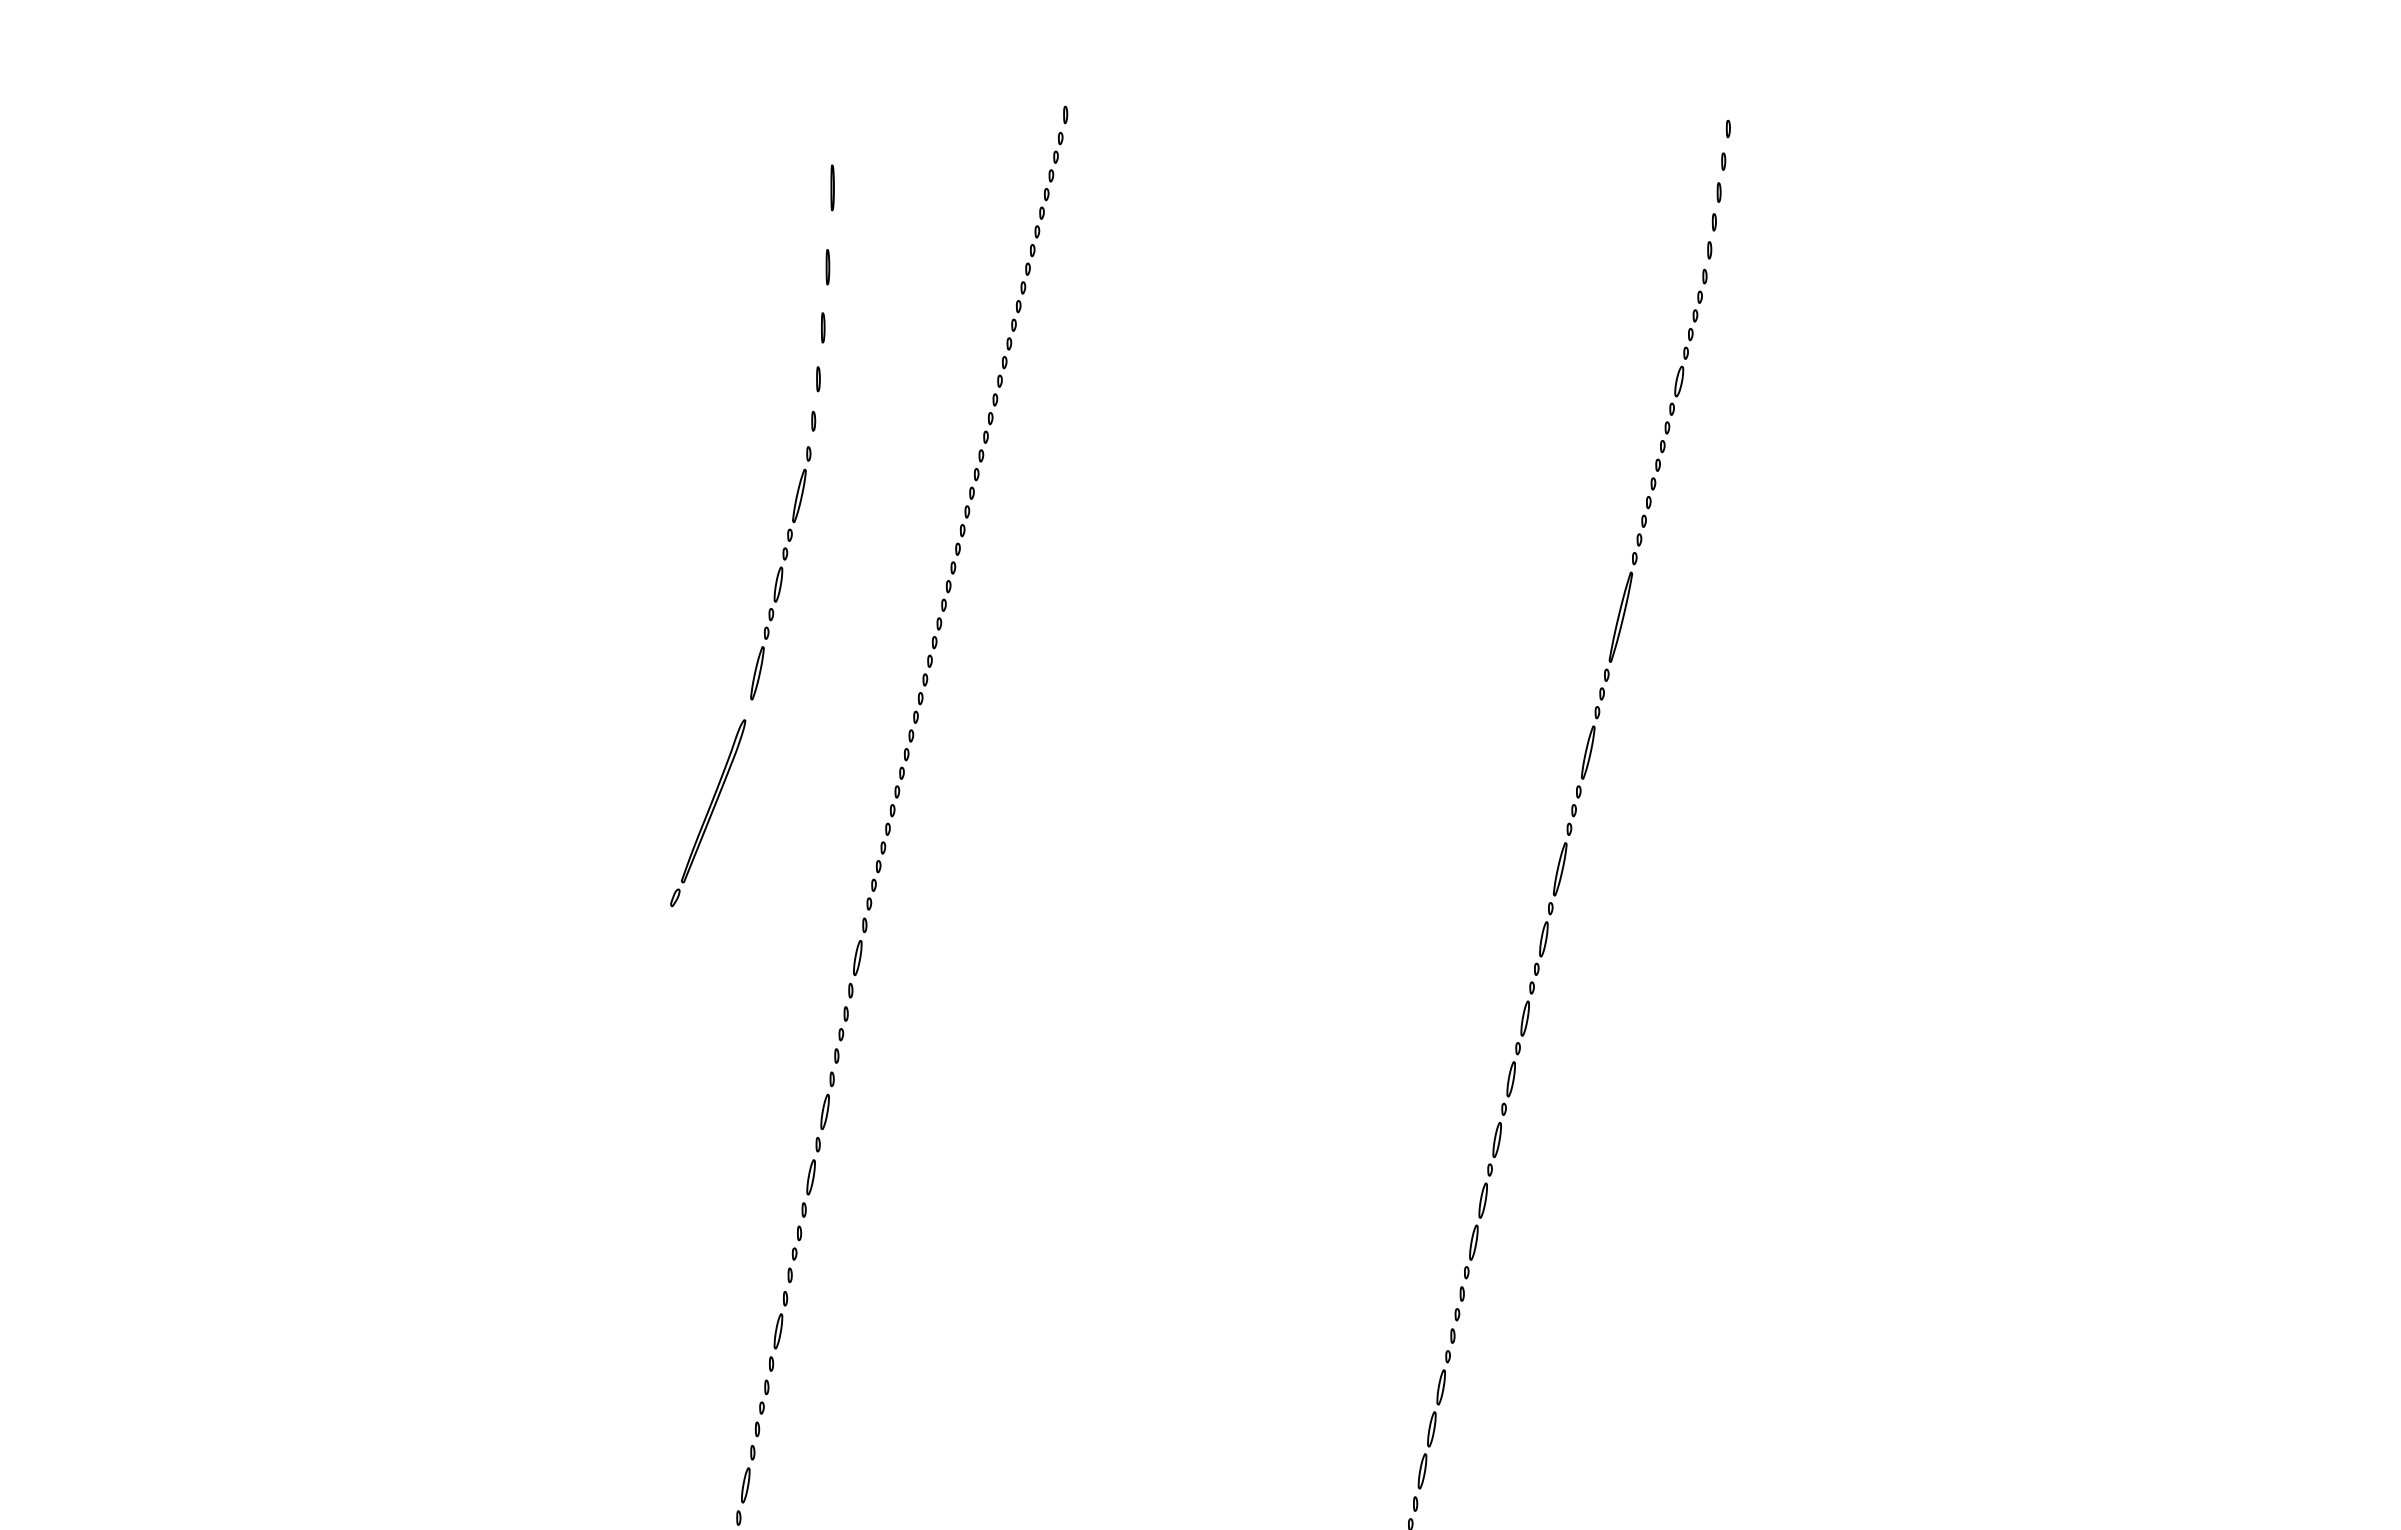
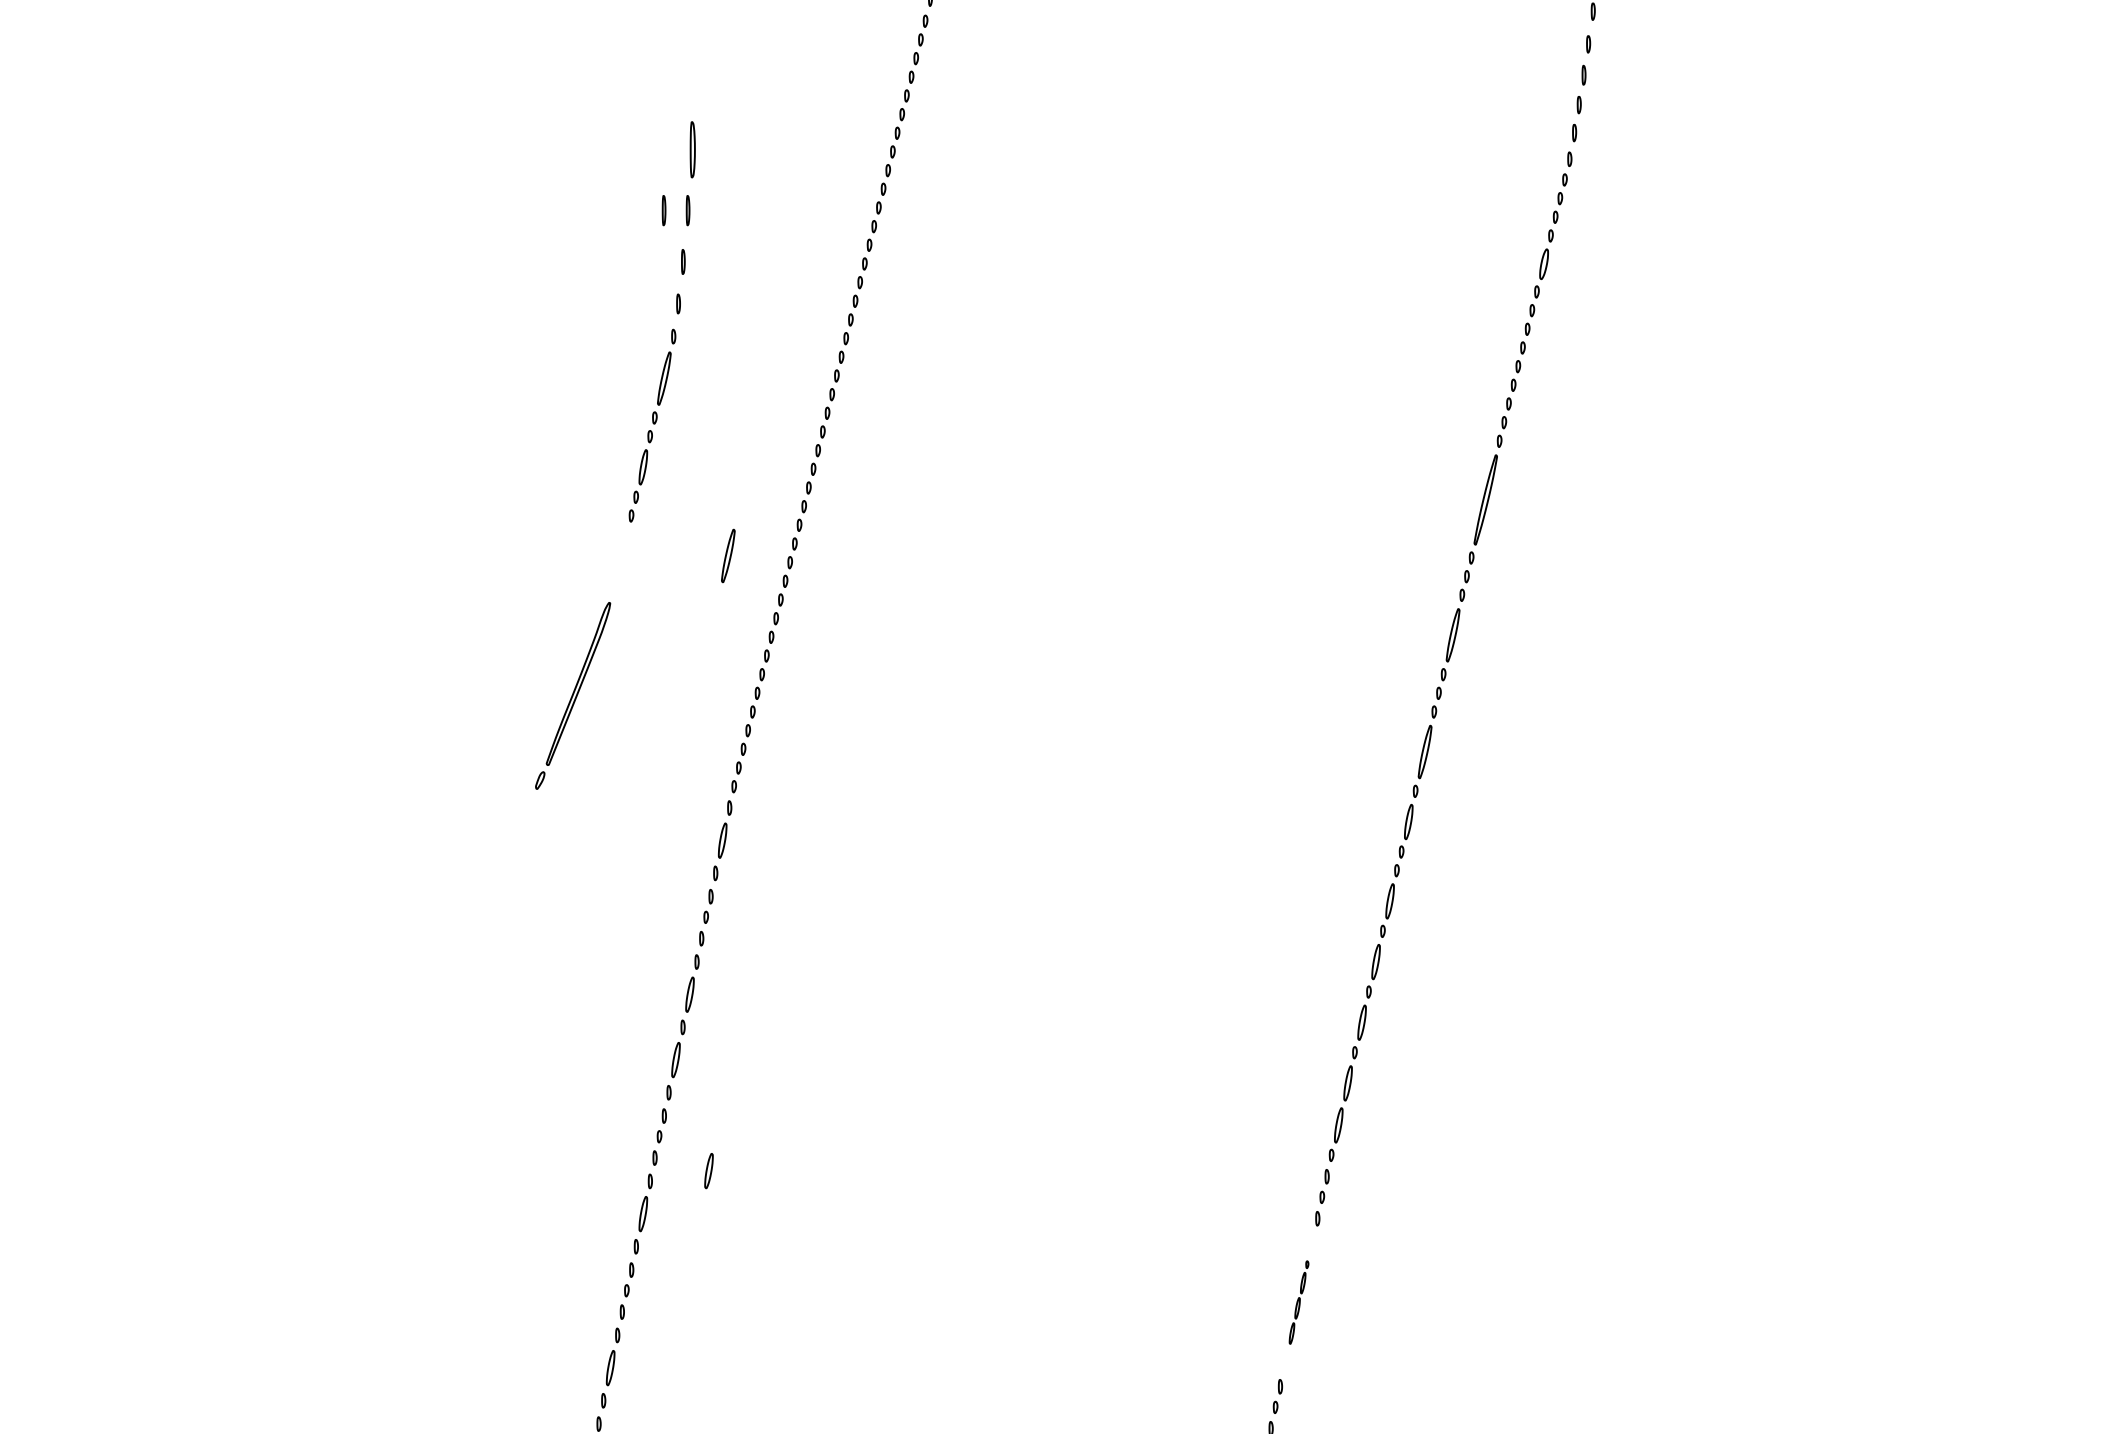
line: (832, 187) -> (697, 70), removed
part: (827, 267) -> (692, 150), size x1.6
line: (799, 327) -> (664, 210), added
part: (757, 673) -> (728, 556), moved
part: (843, 1288) -> (708, 1171), added
part: (1433, 1419) -> (1298, 1302), size x0.6

